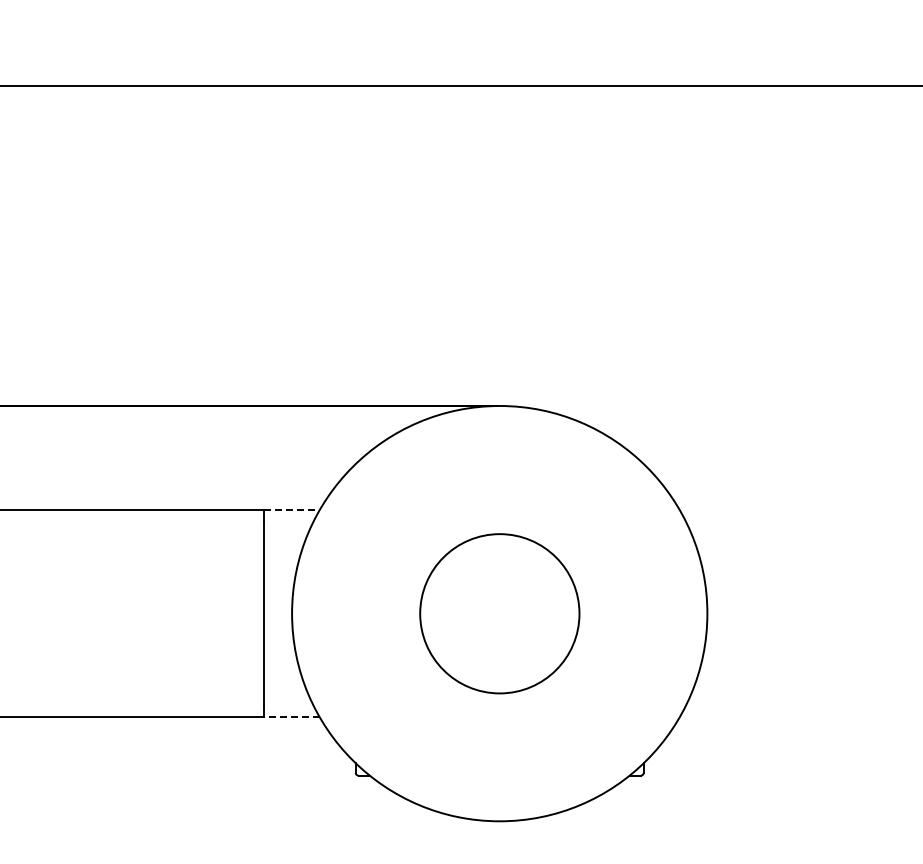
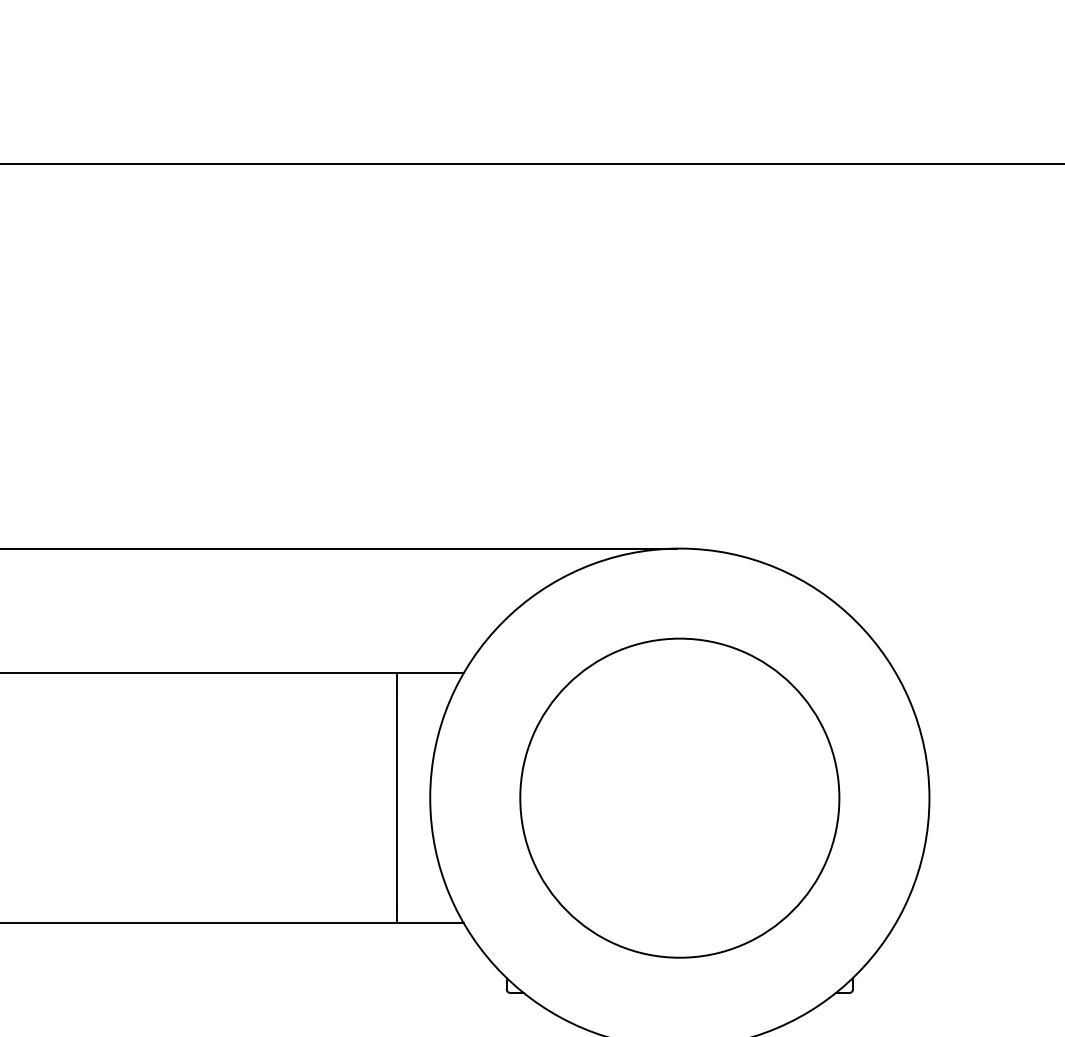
line: (292, 509) -> (430, 673), dashed -> solid
circle: (499, 613) -> (679, 798), size x1.67
line: (292, 717) -> (430, 923), dashed -> solid

